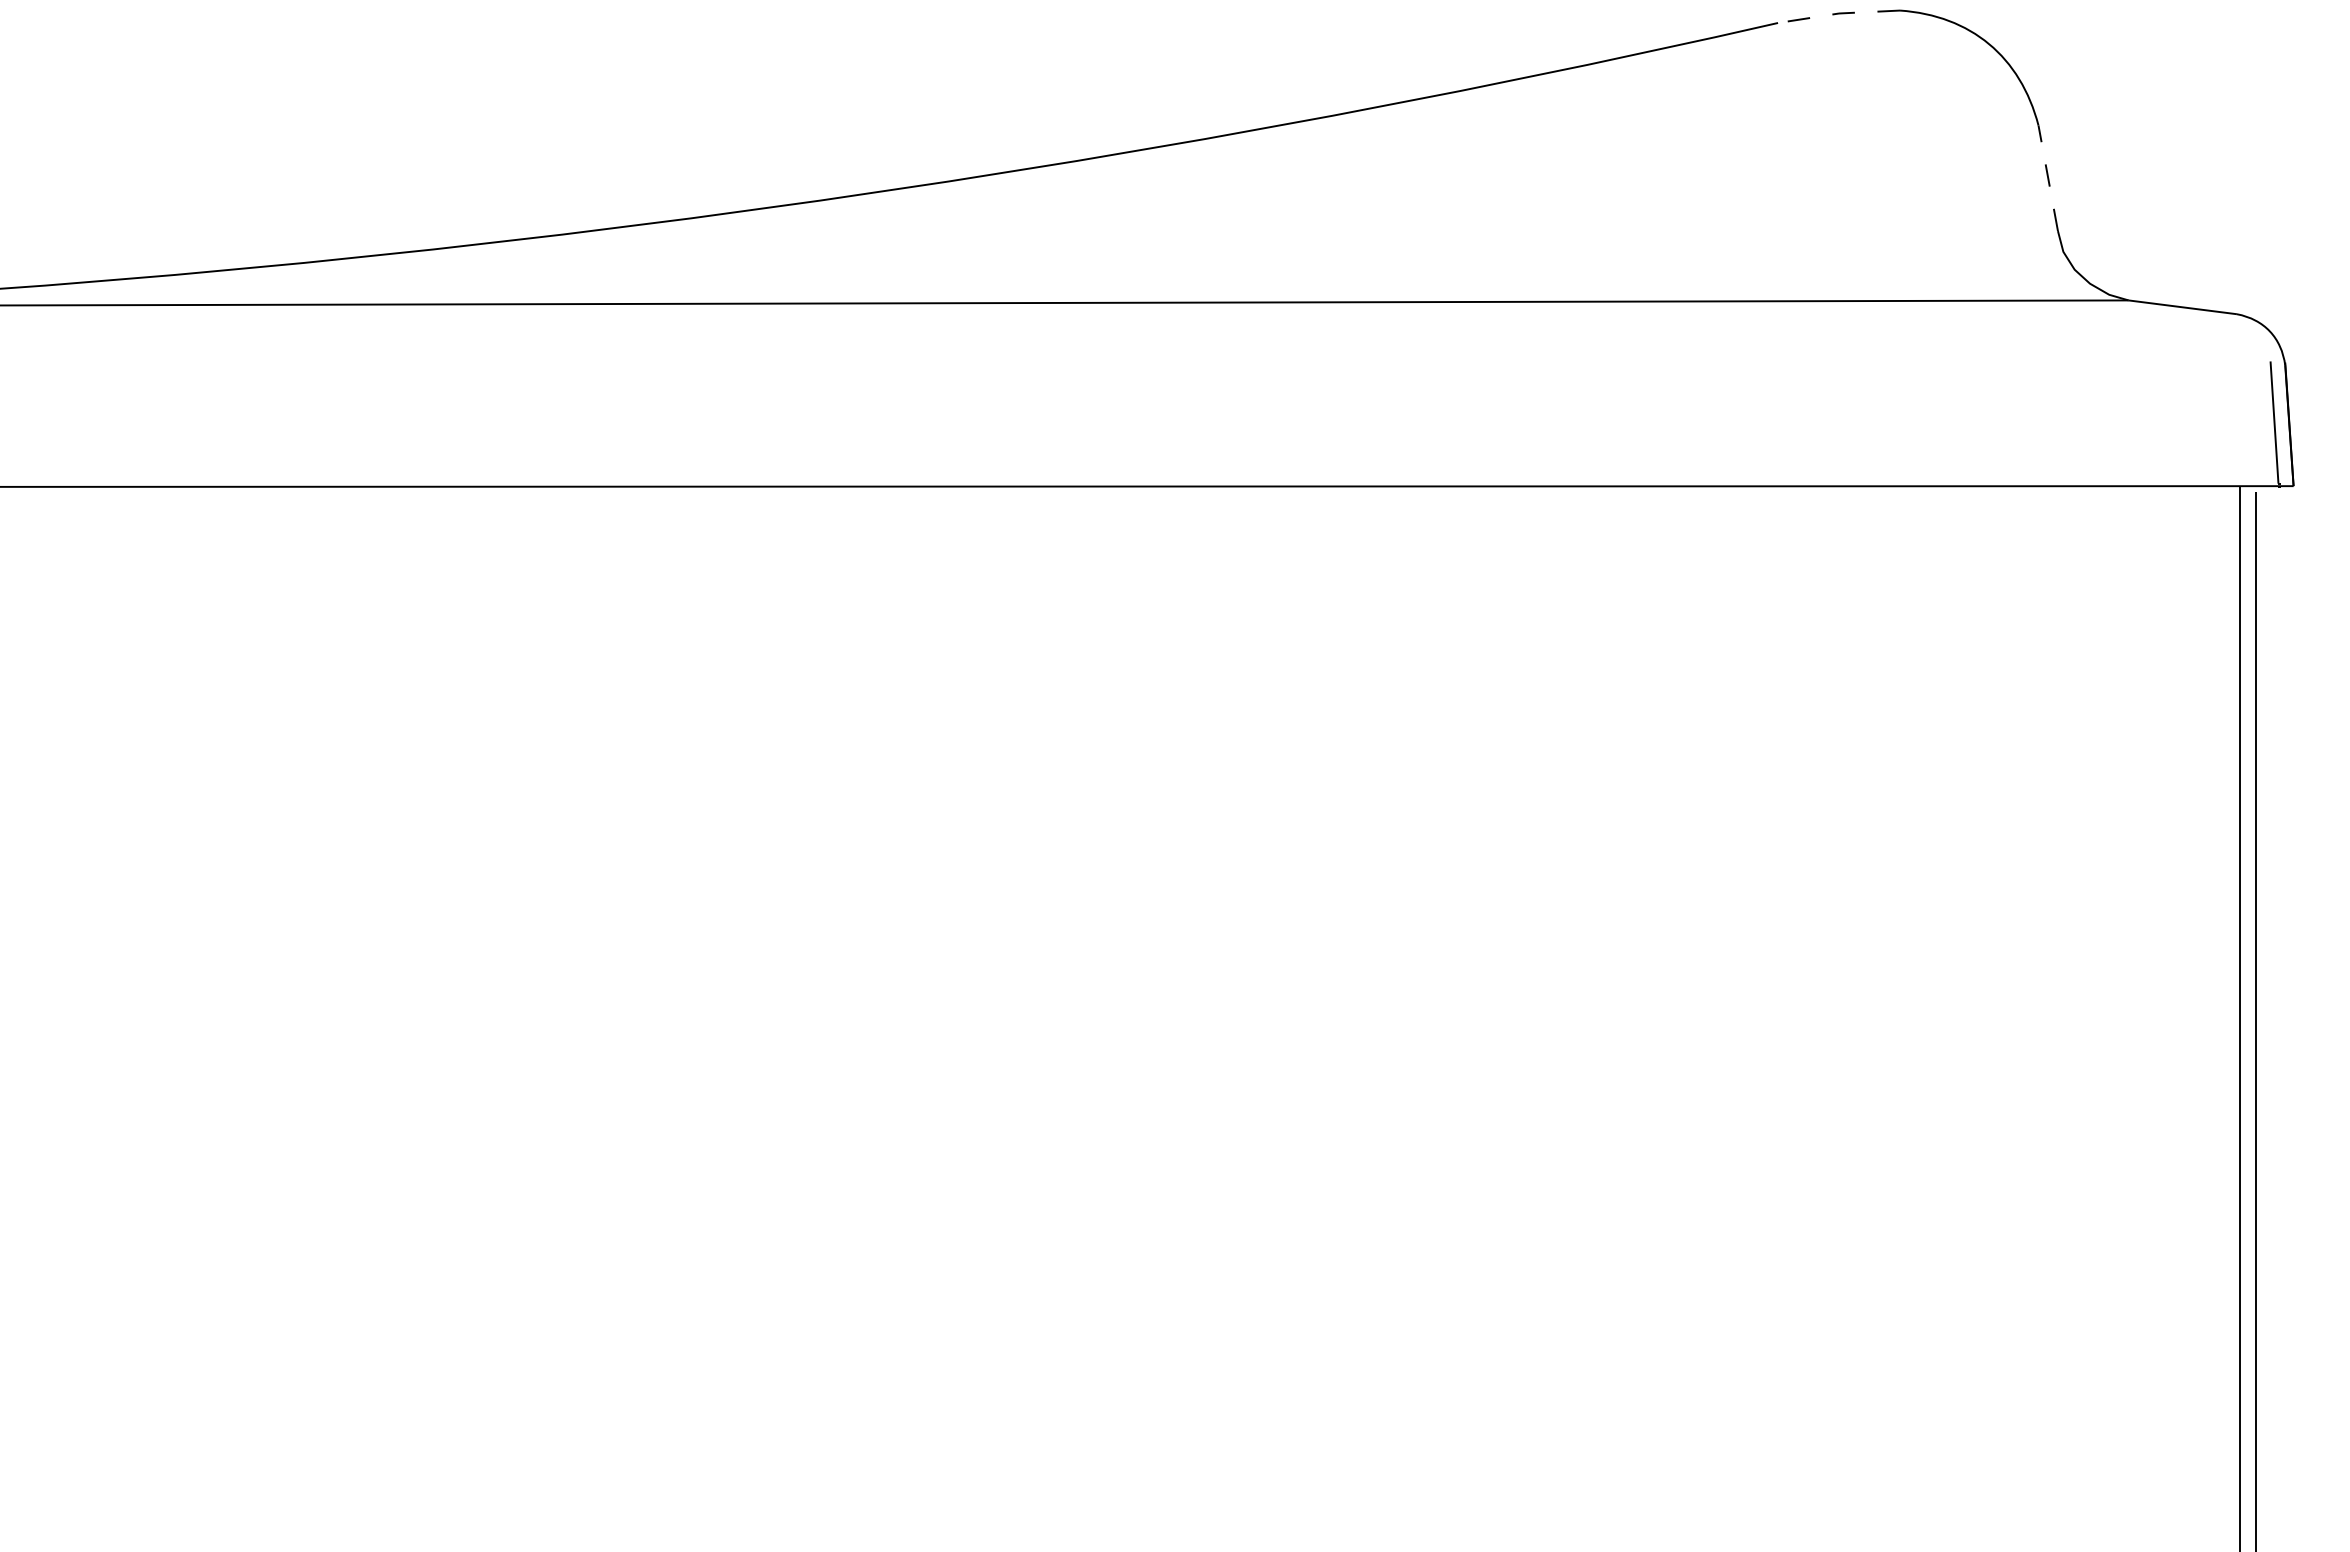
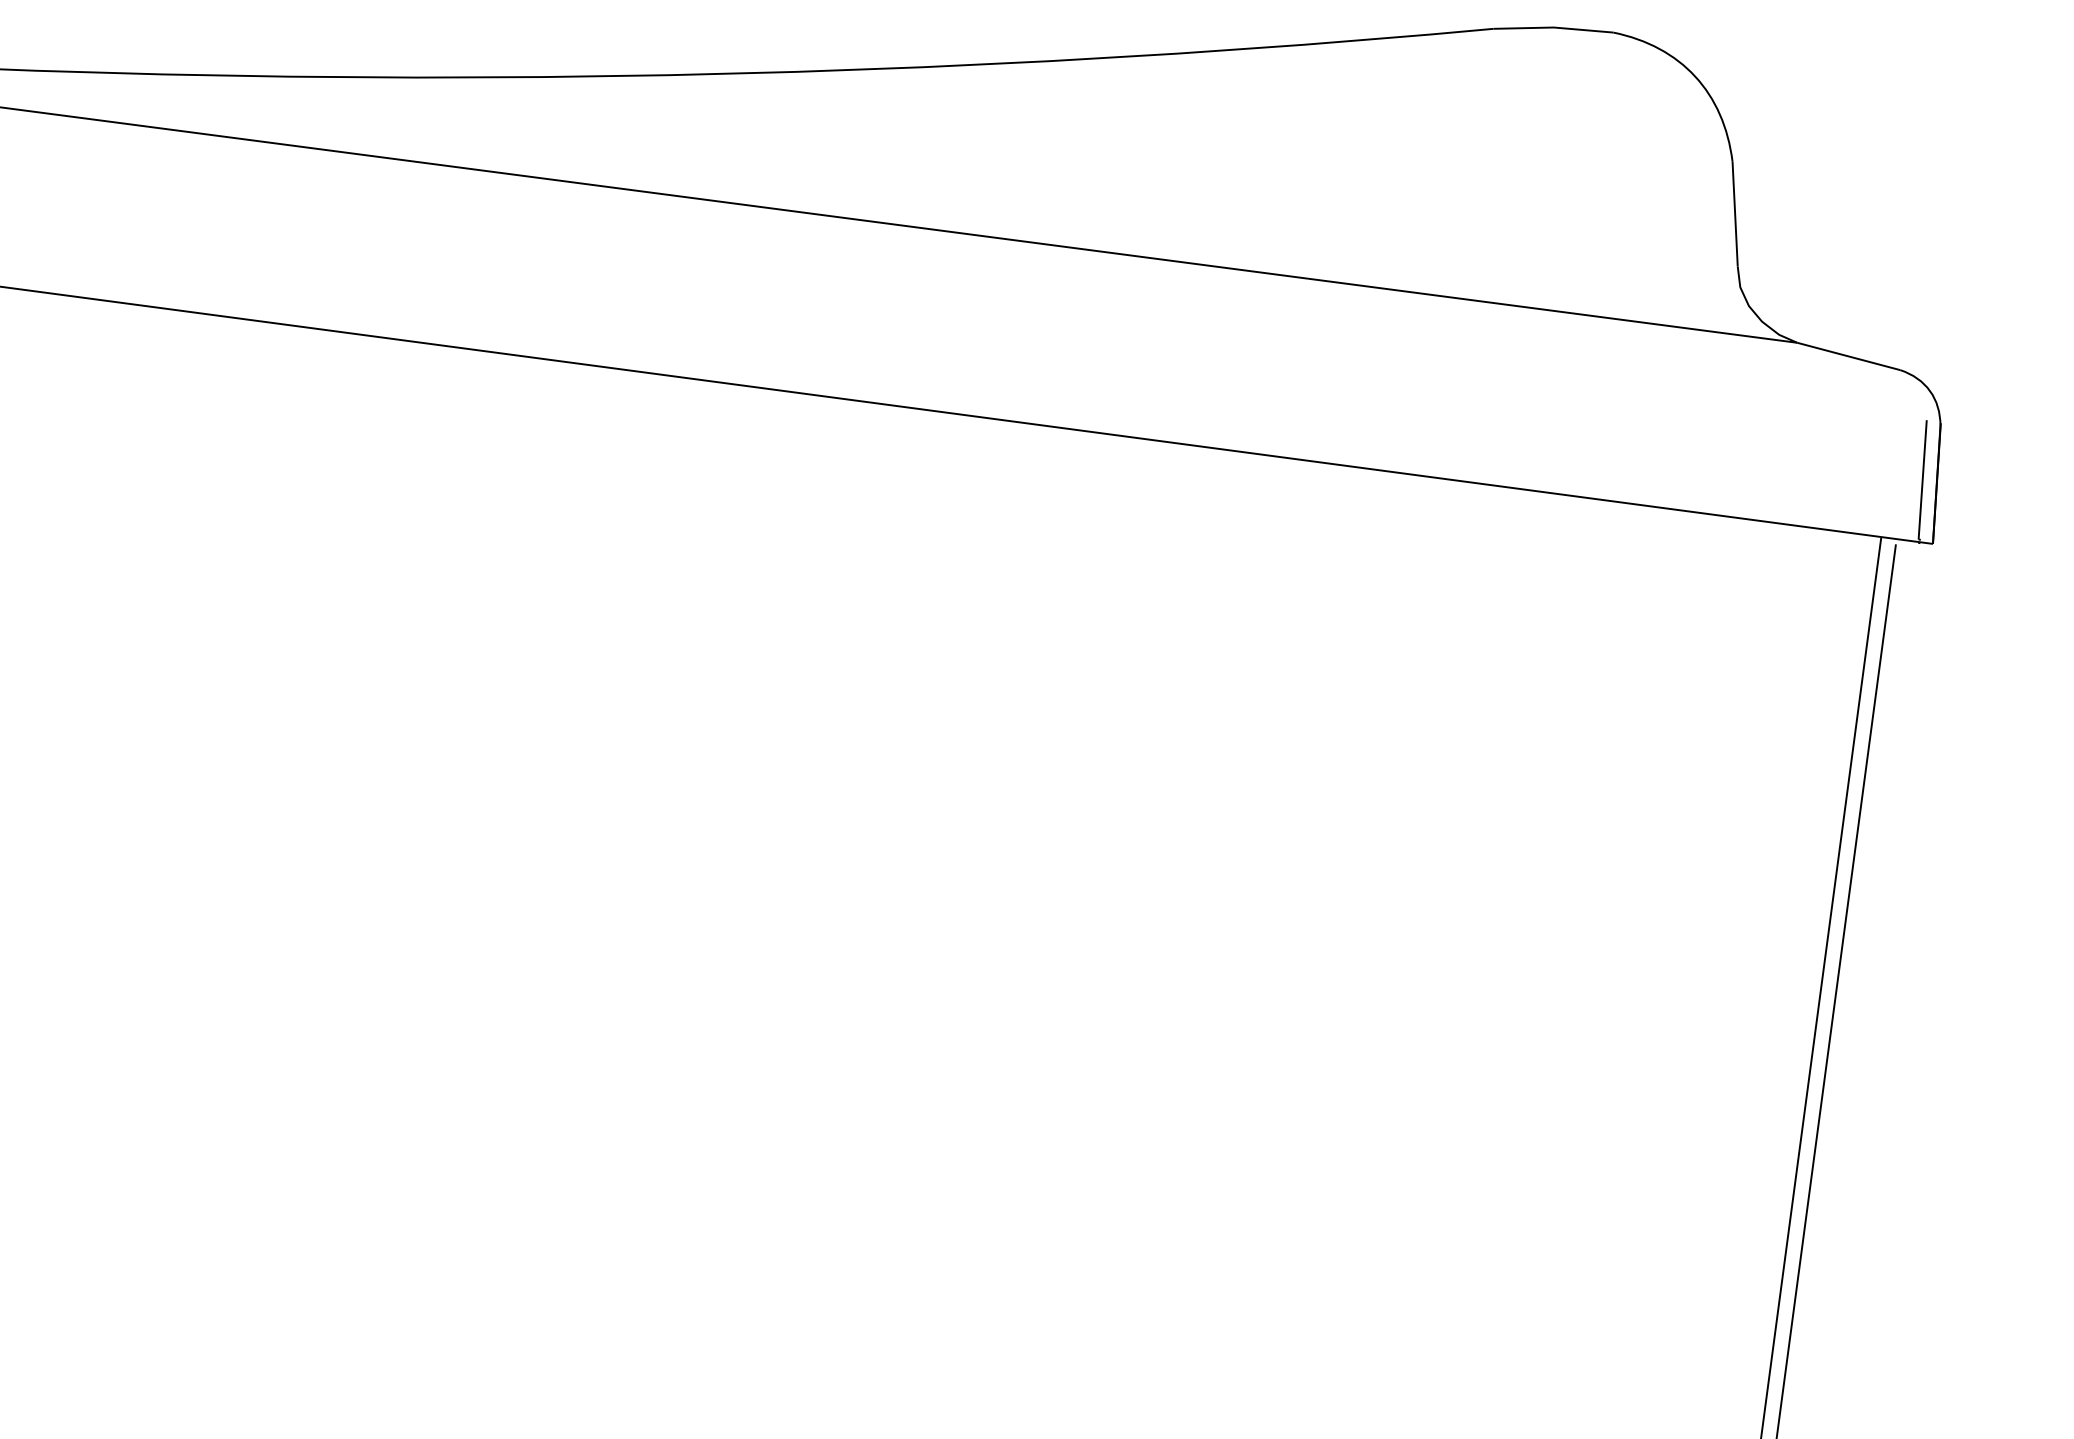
line: (1839, 13) -> (1554, 27), dashed -> solid
line: (2048, 178) -> (1735, 214), dashed -> solid

